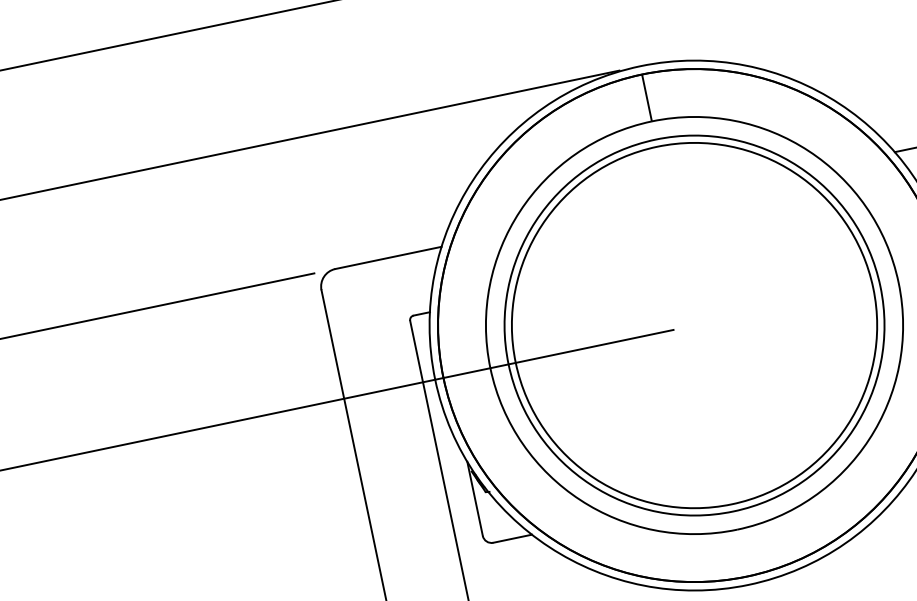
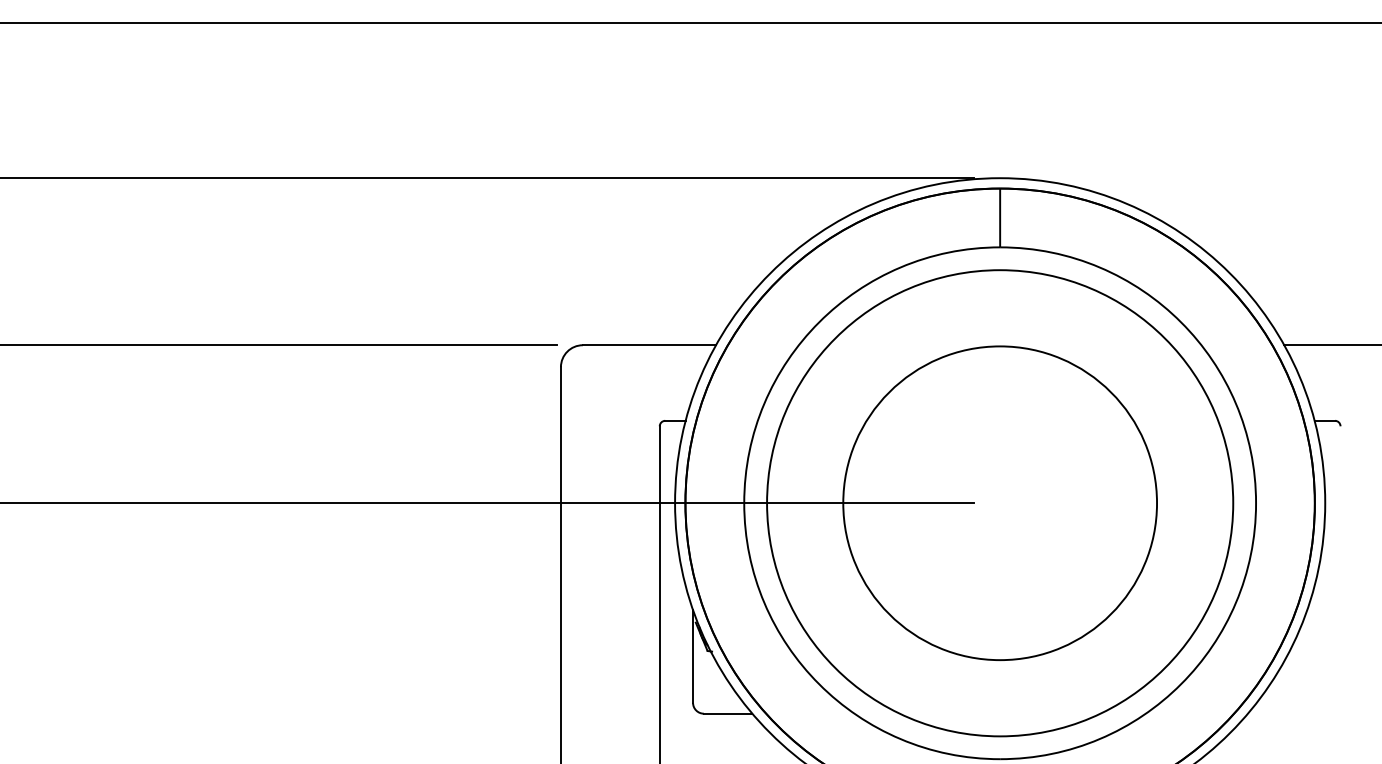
circle: (694, 325) -> (1000, 503), size x0.7

